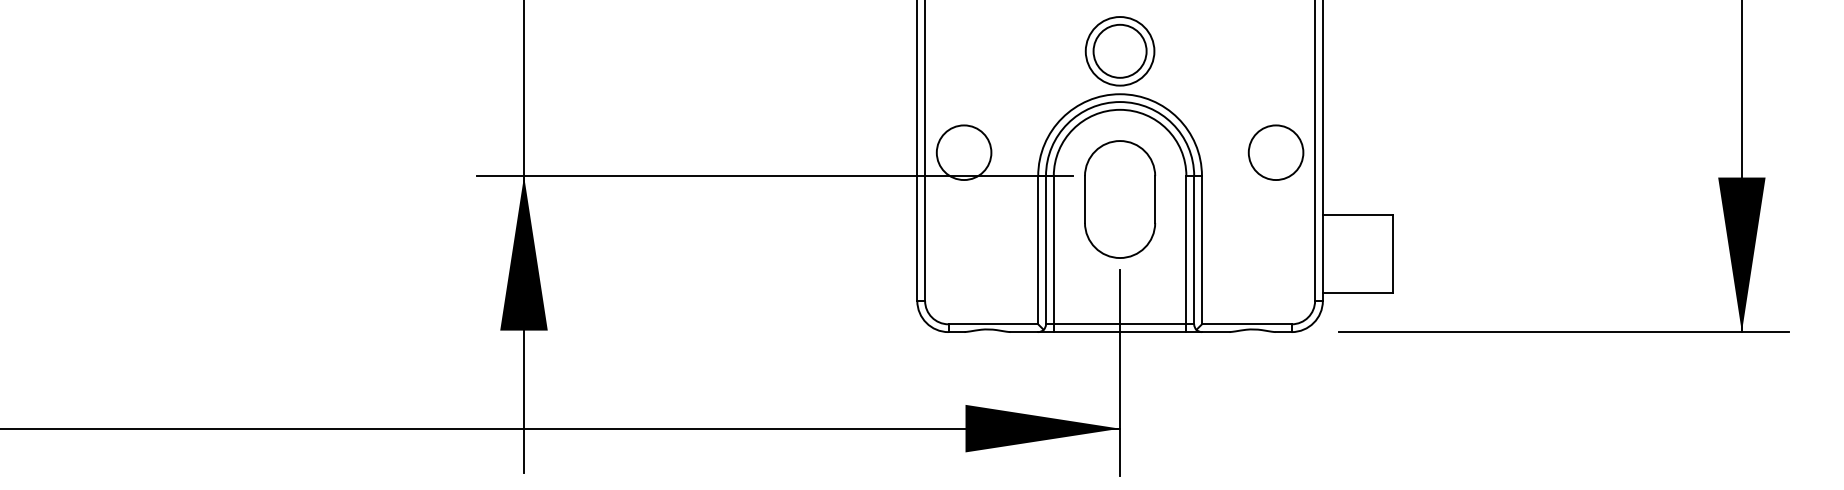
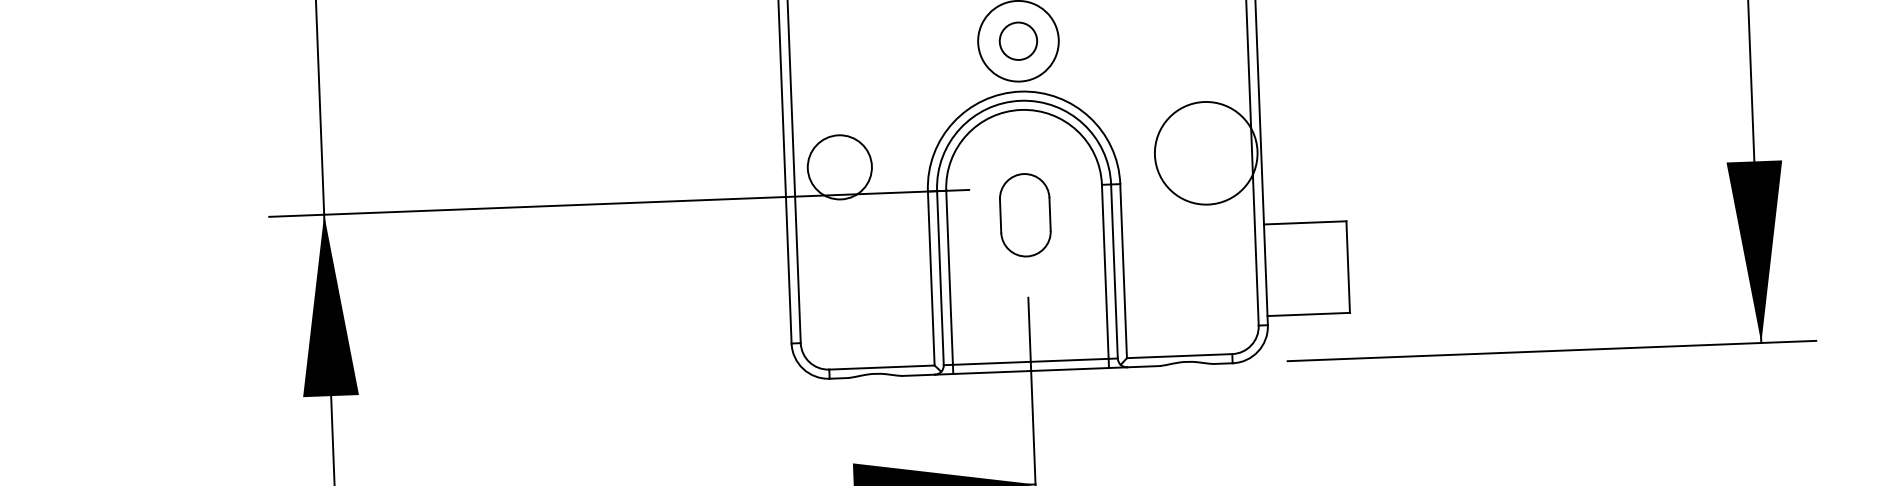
circle: (1119, 50) -> (1017, 40), size x0.6
circle: (1275, 152) -> (1205, 153), size x1.6
part: (1120, 199) -> (1025, 215), size x0.6

